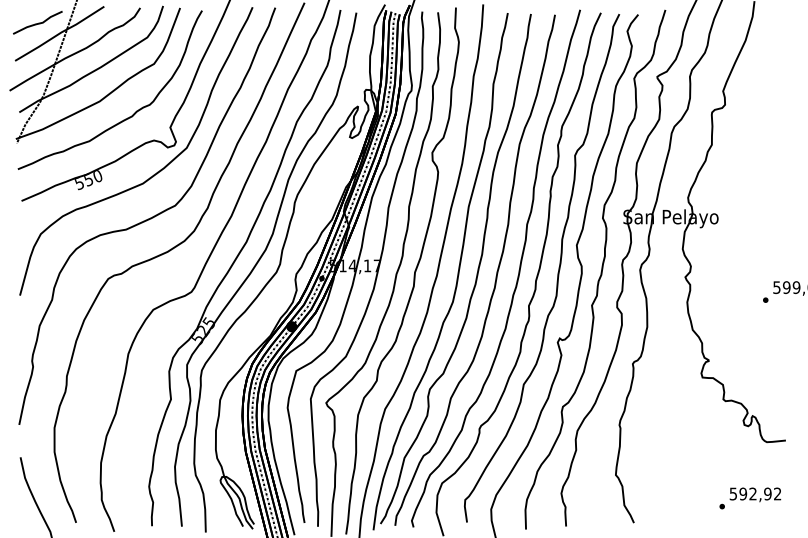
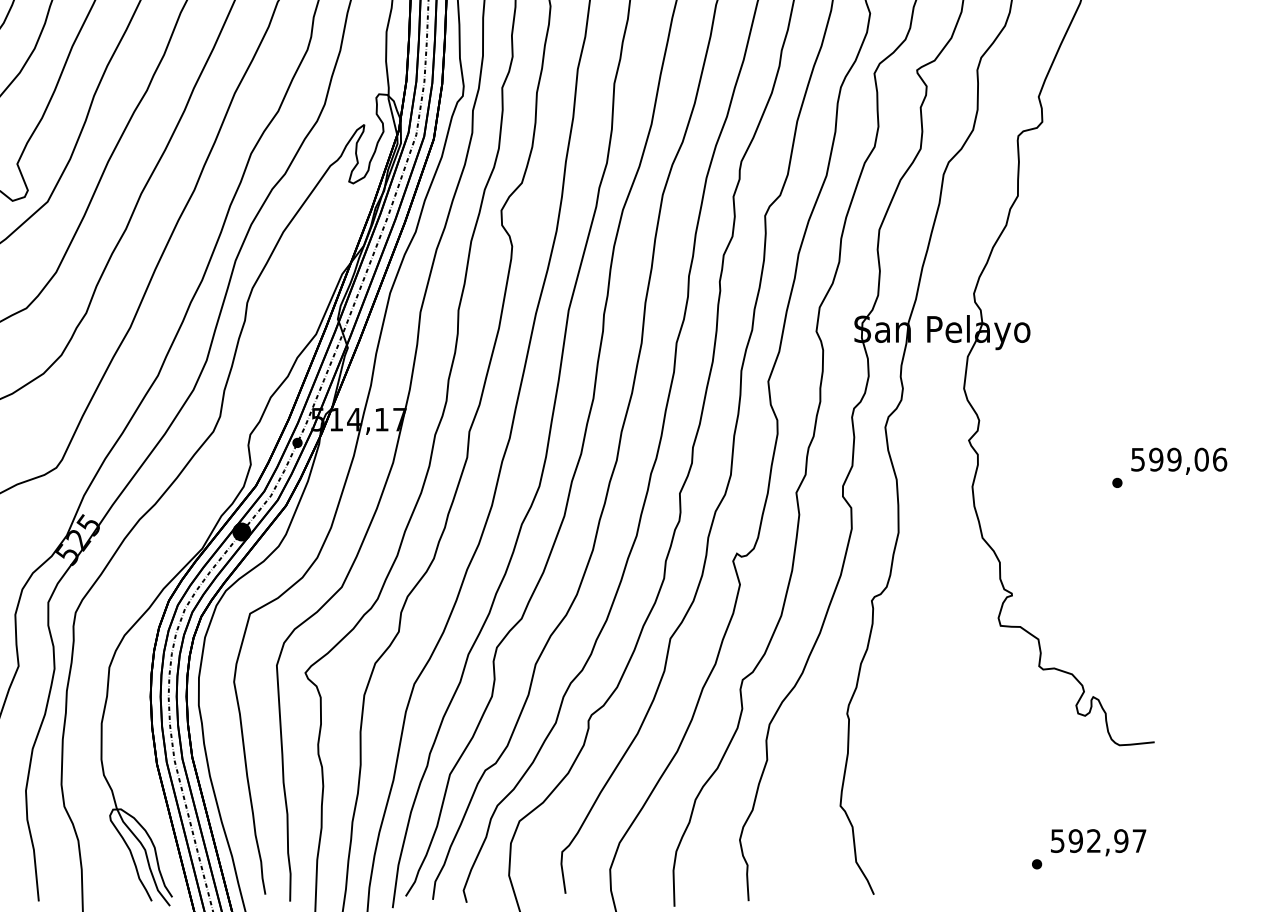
text: (777, 493) -> (1139, 840), 592,92 -> 592,97

